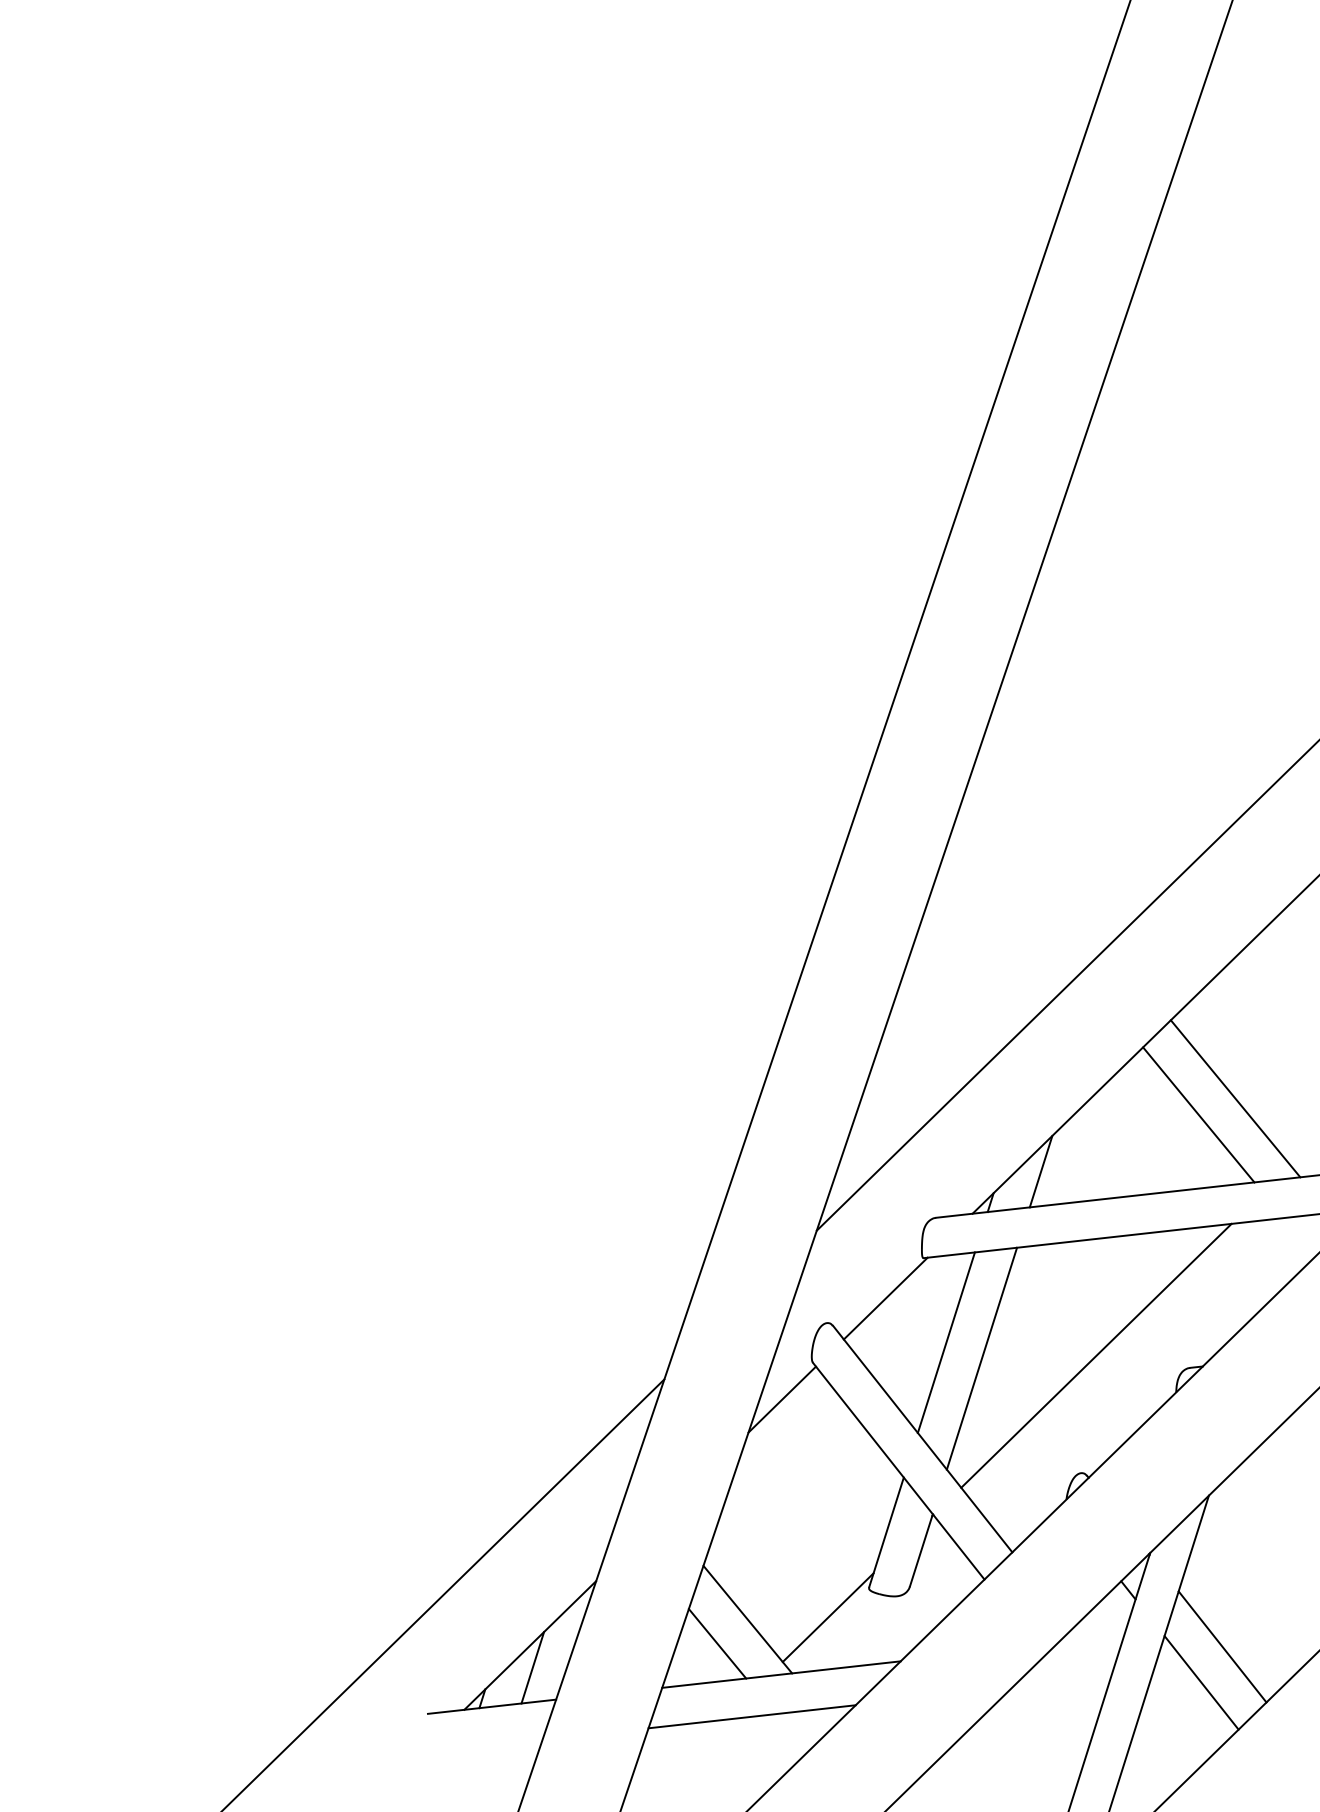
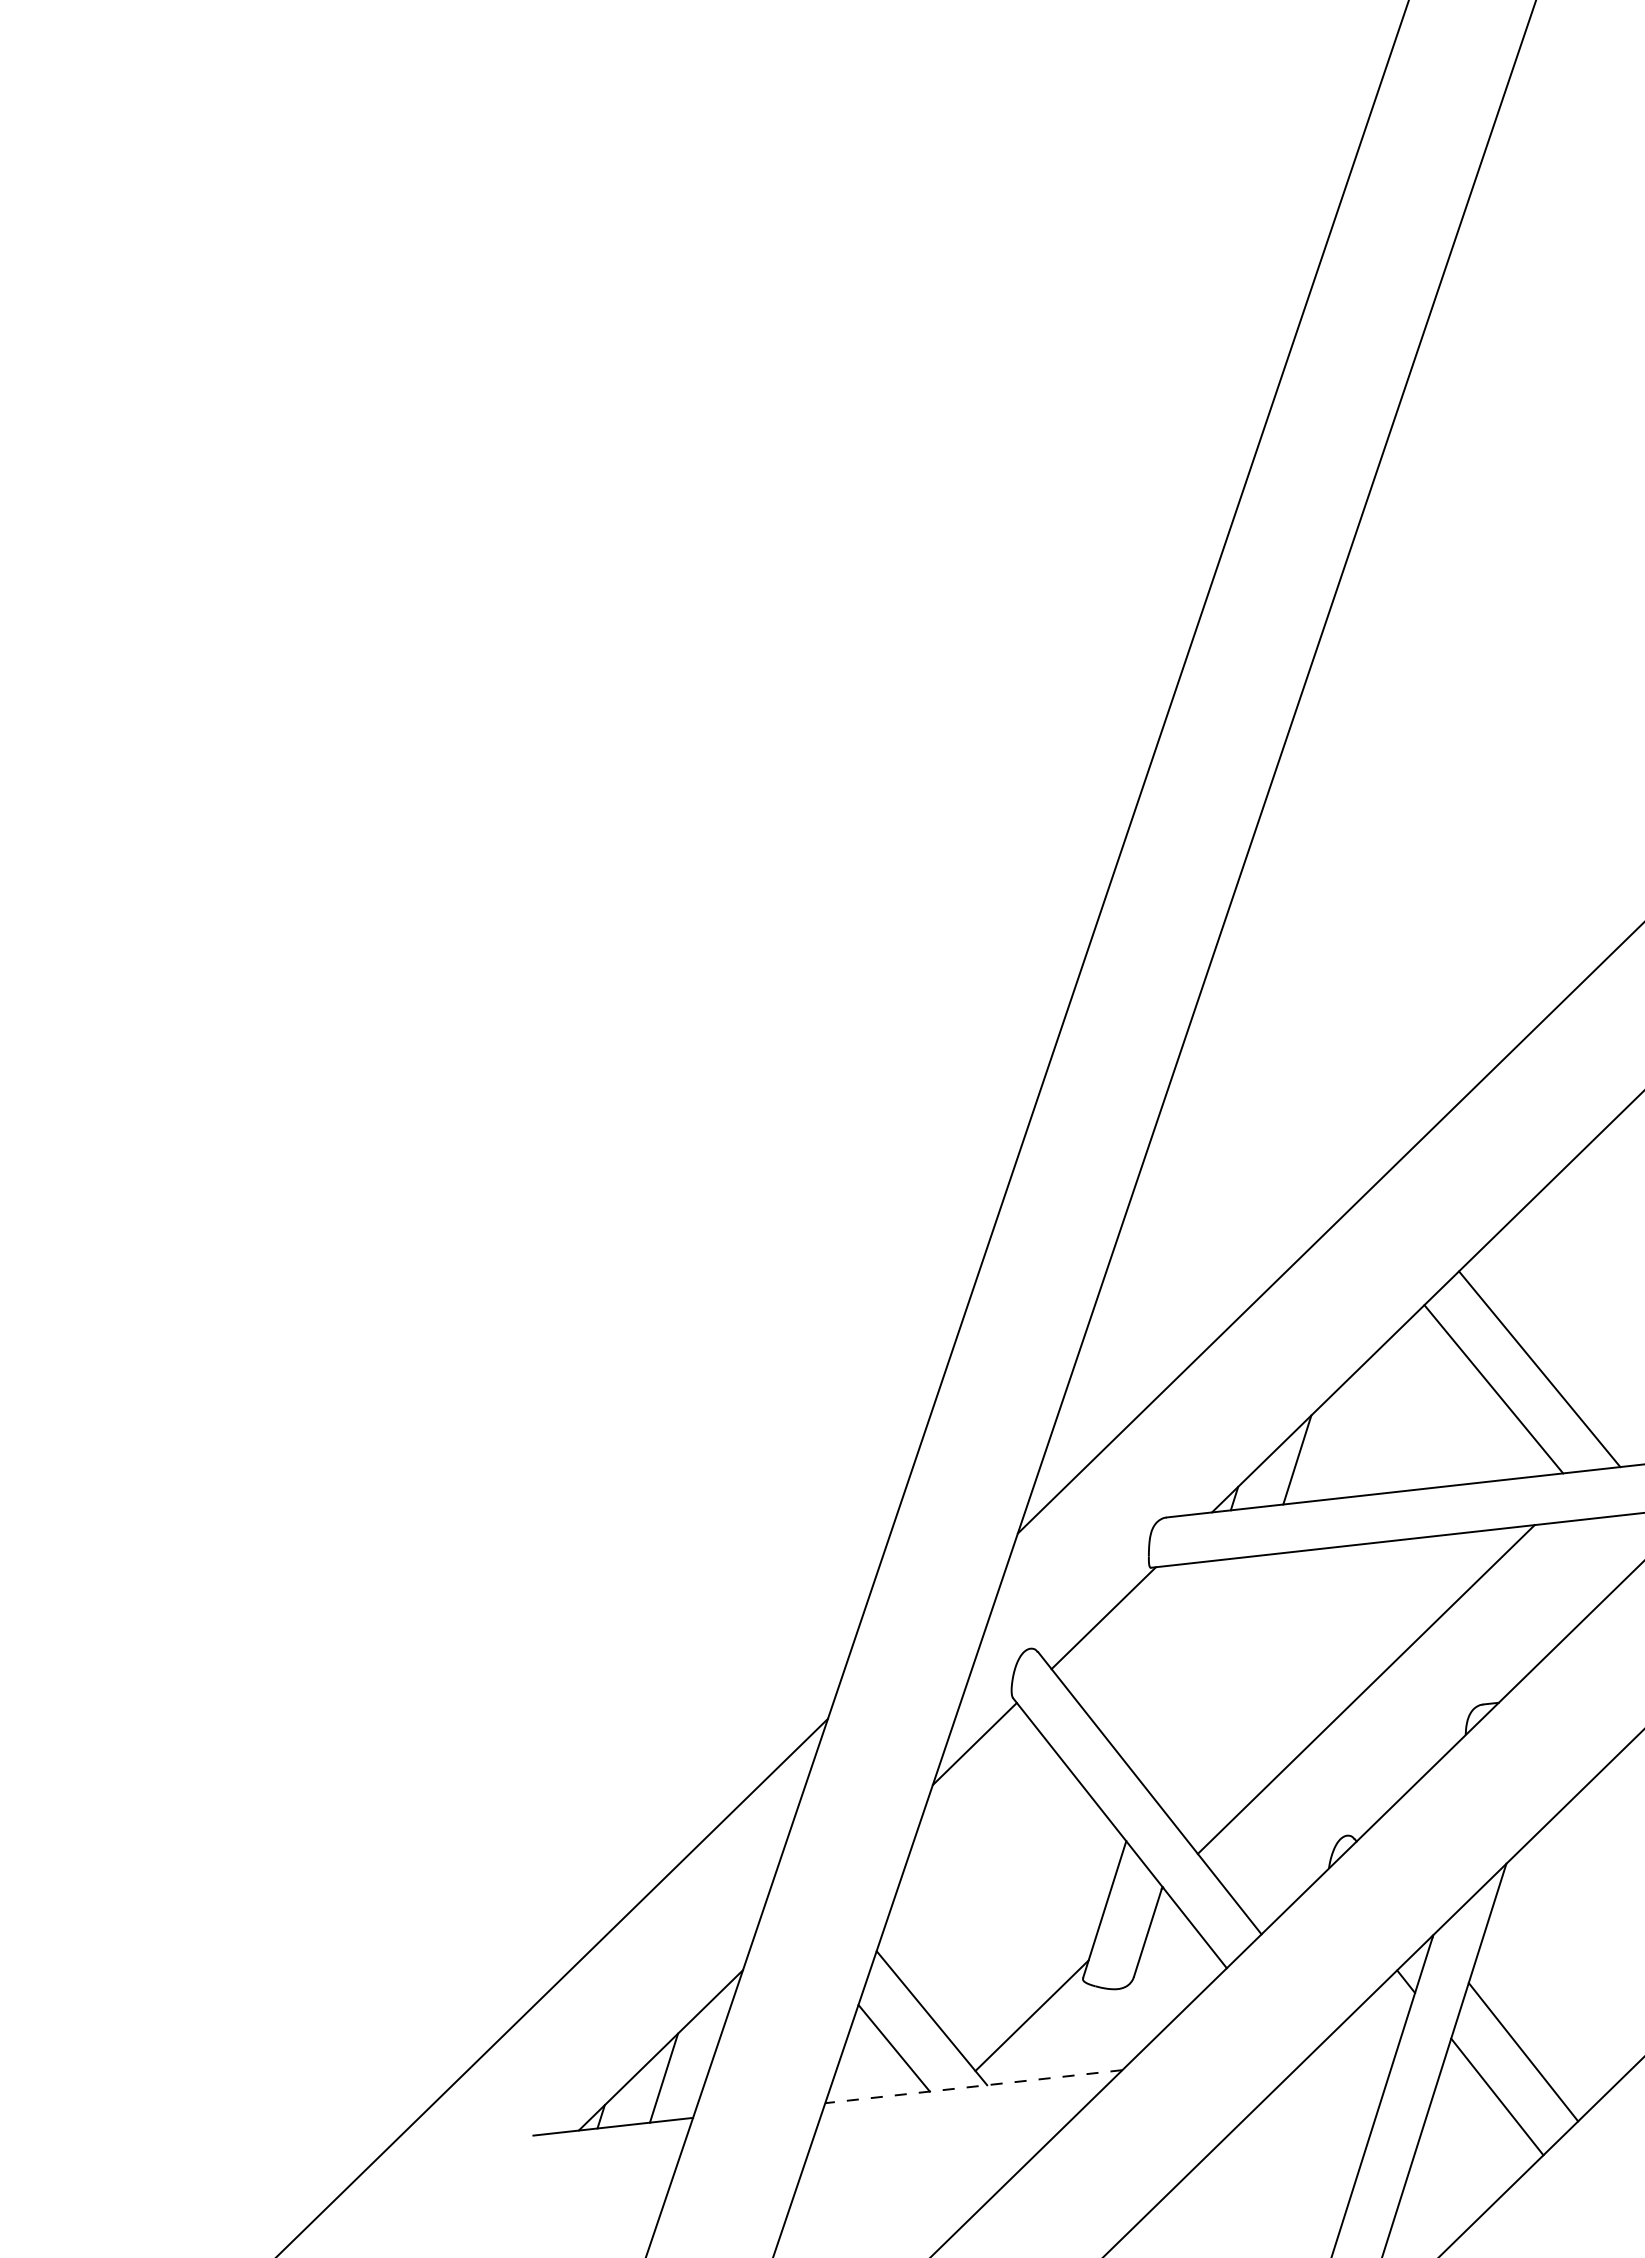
line: (945, 1342) -> (1178, 1672), removed
line: (981, 1358) -> (1223, 1692), removed
line: (781, 1674) -> (973, 2086), solid -> dashed
line: (751, 1716) -> (936, 2138), removed

